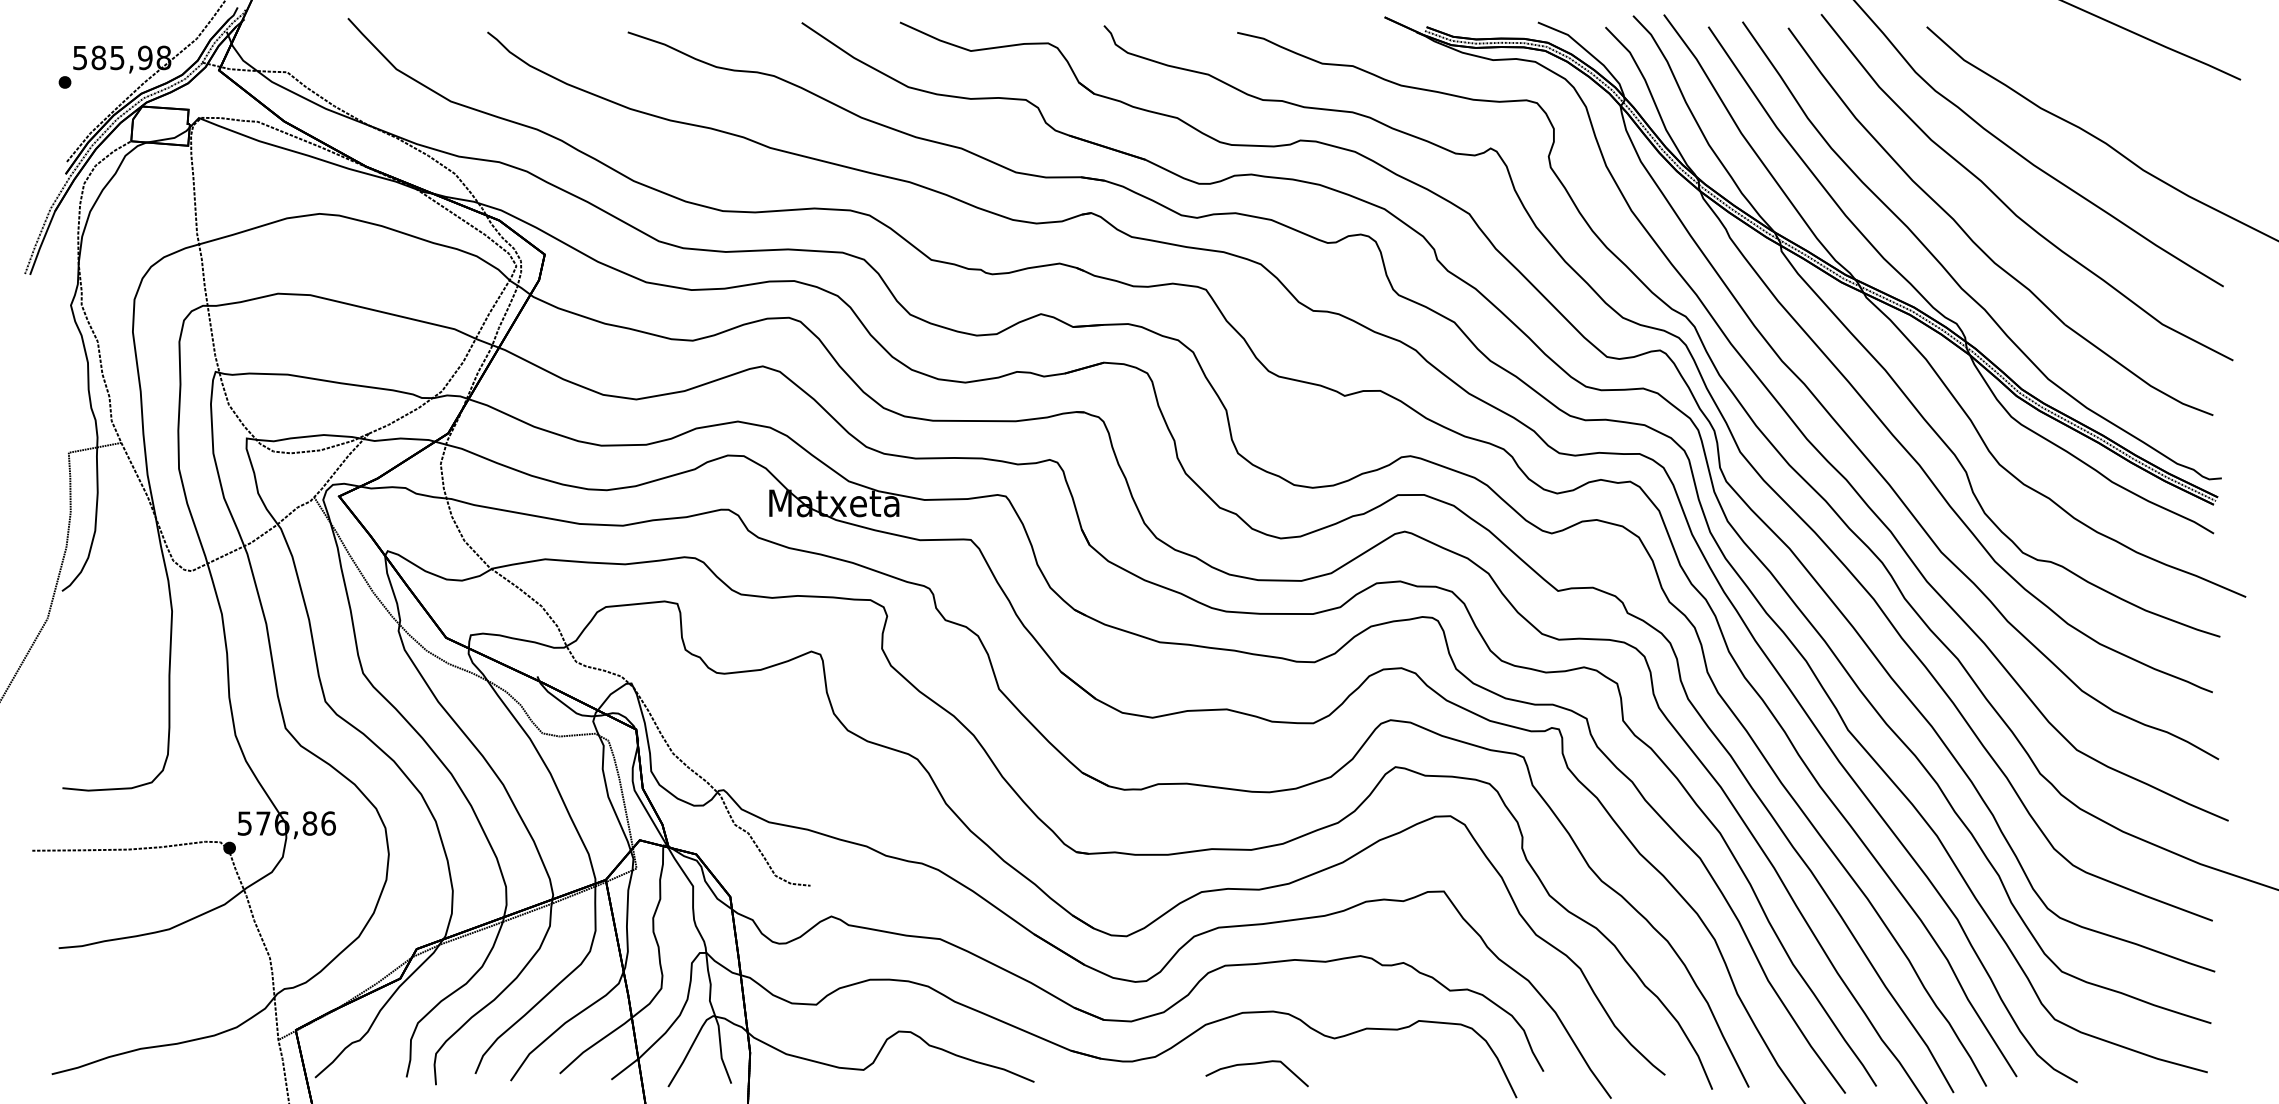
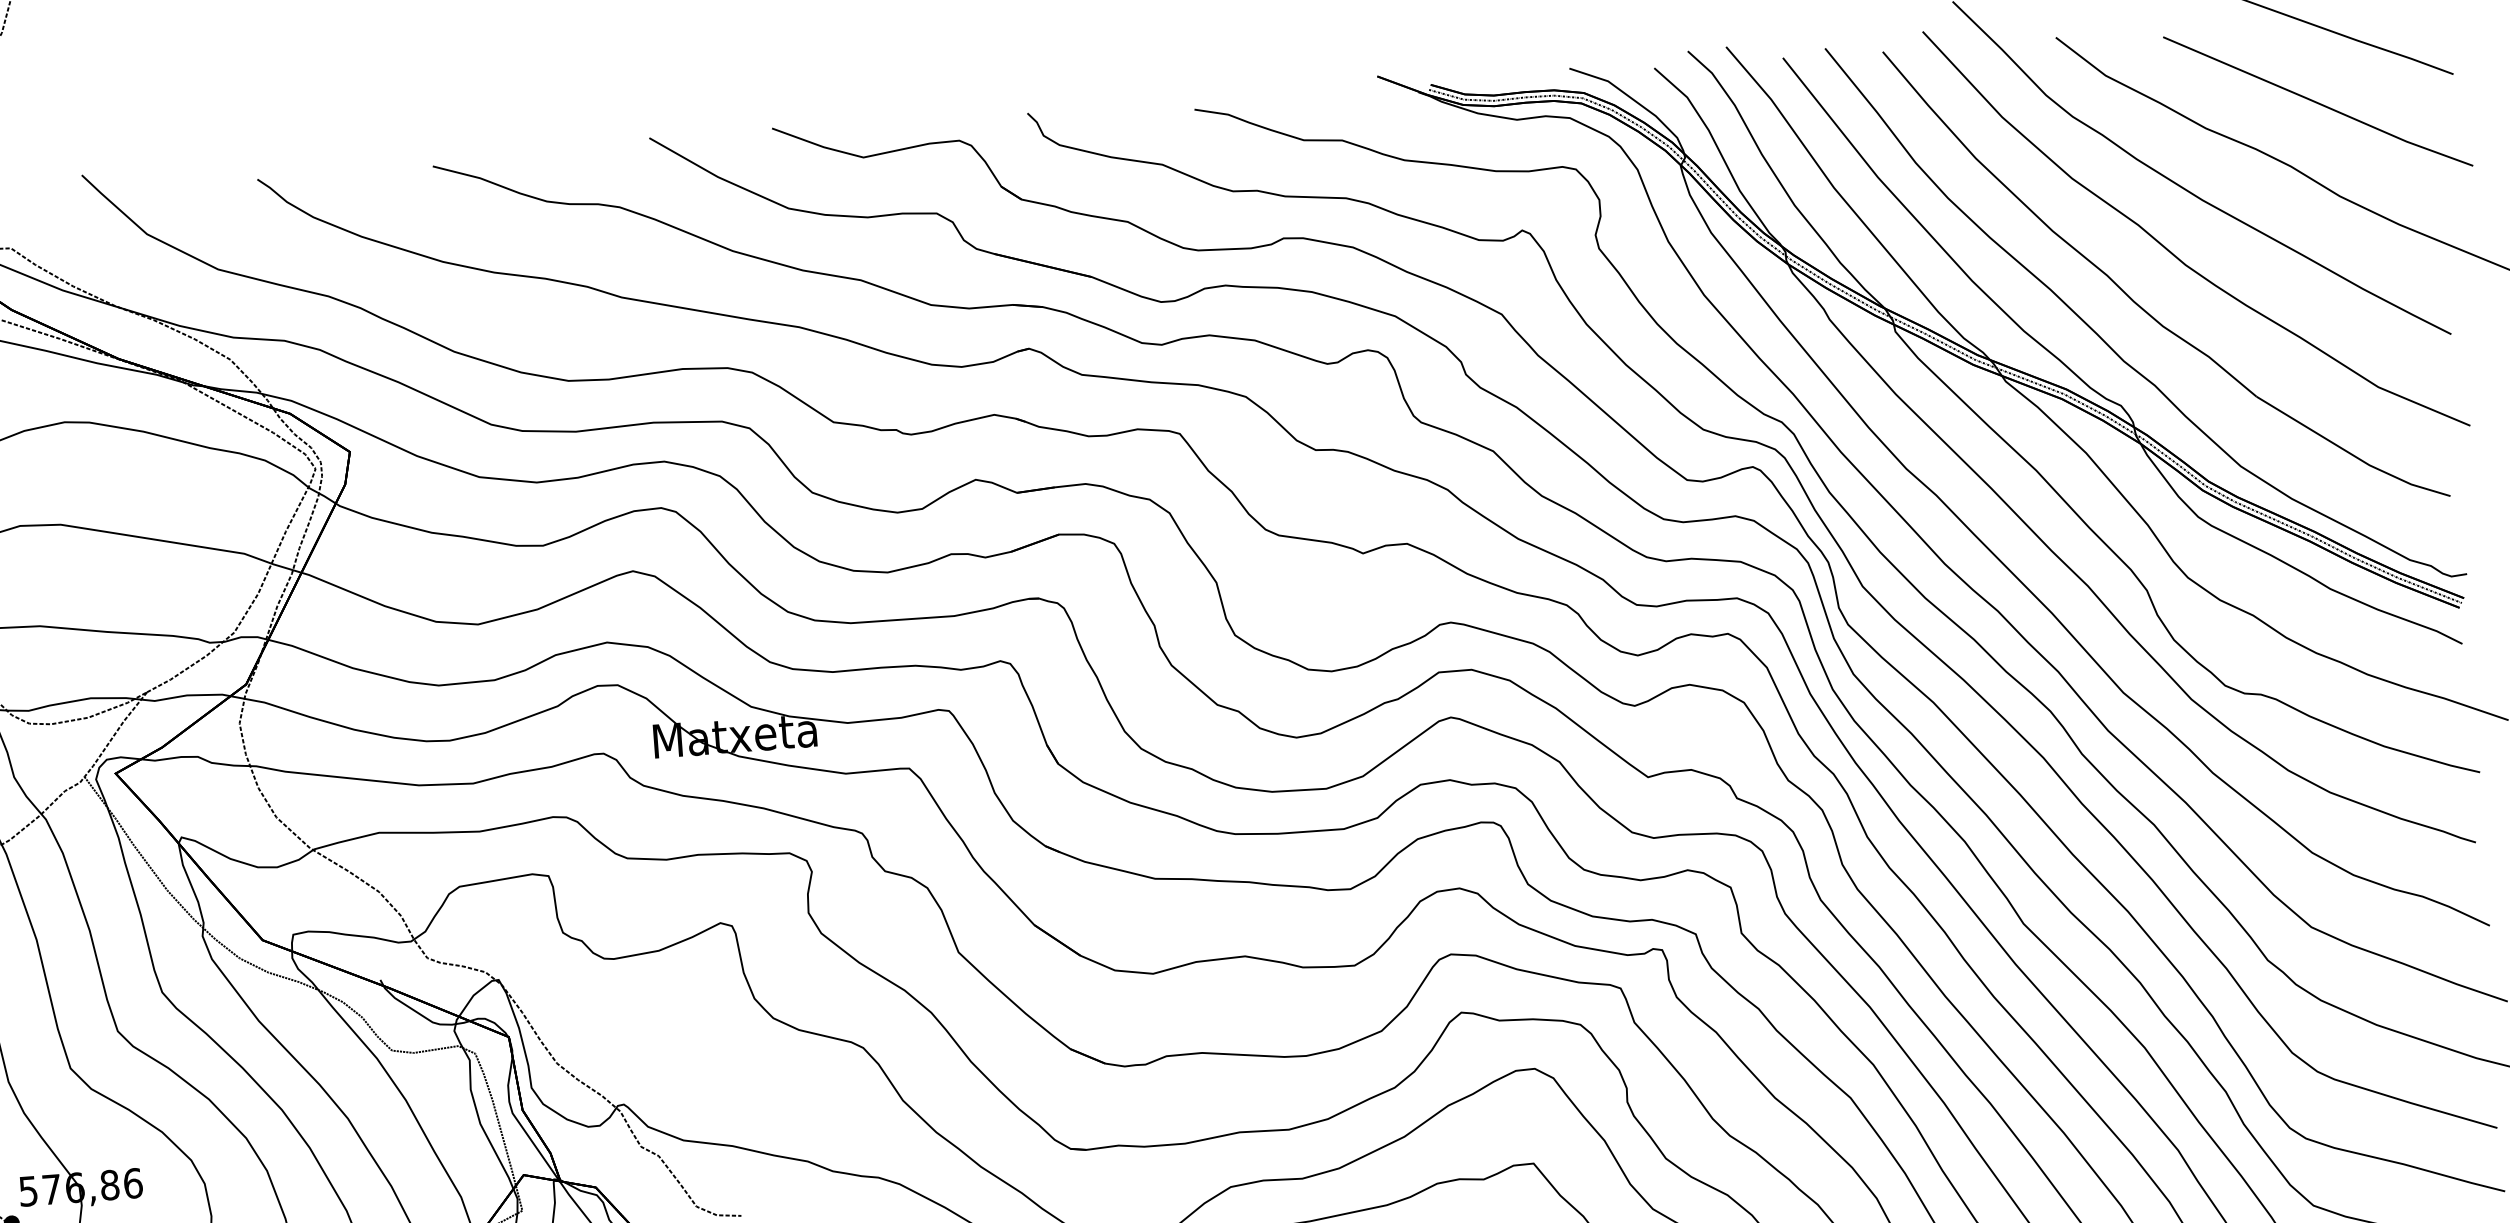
line: (2131, 93) -> (2317, 101), added

